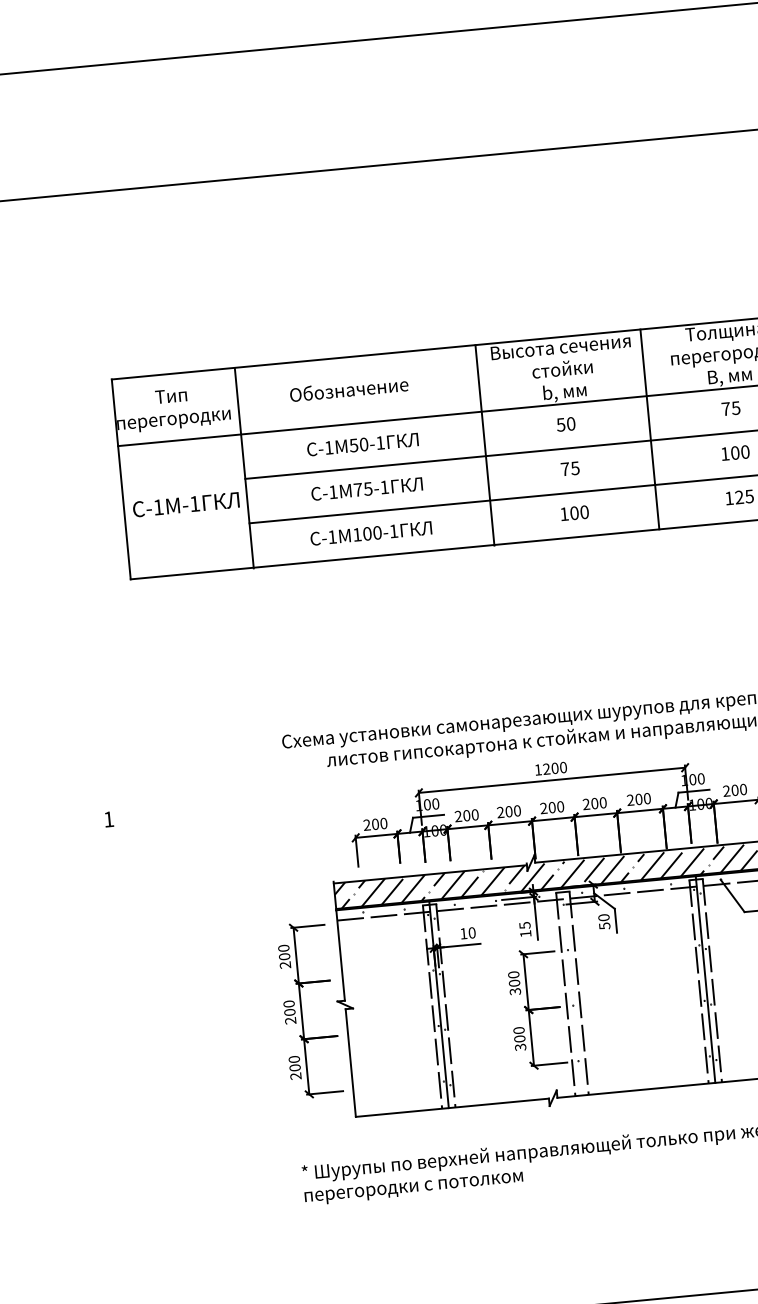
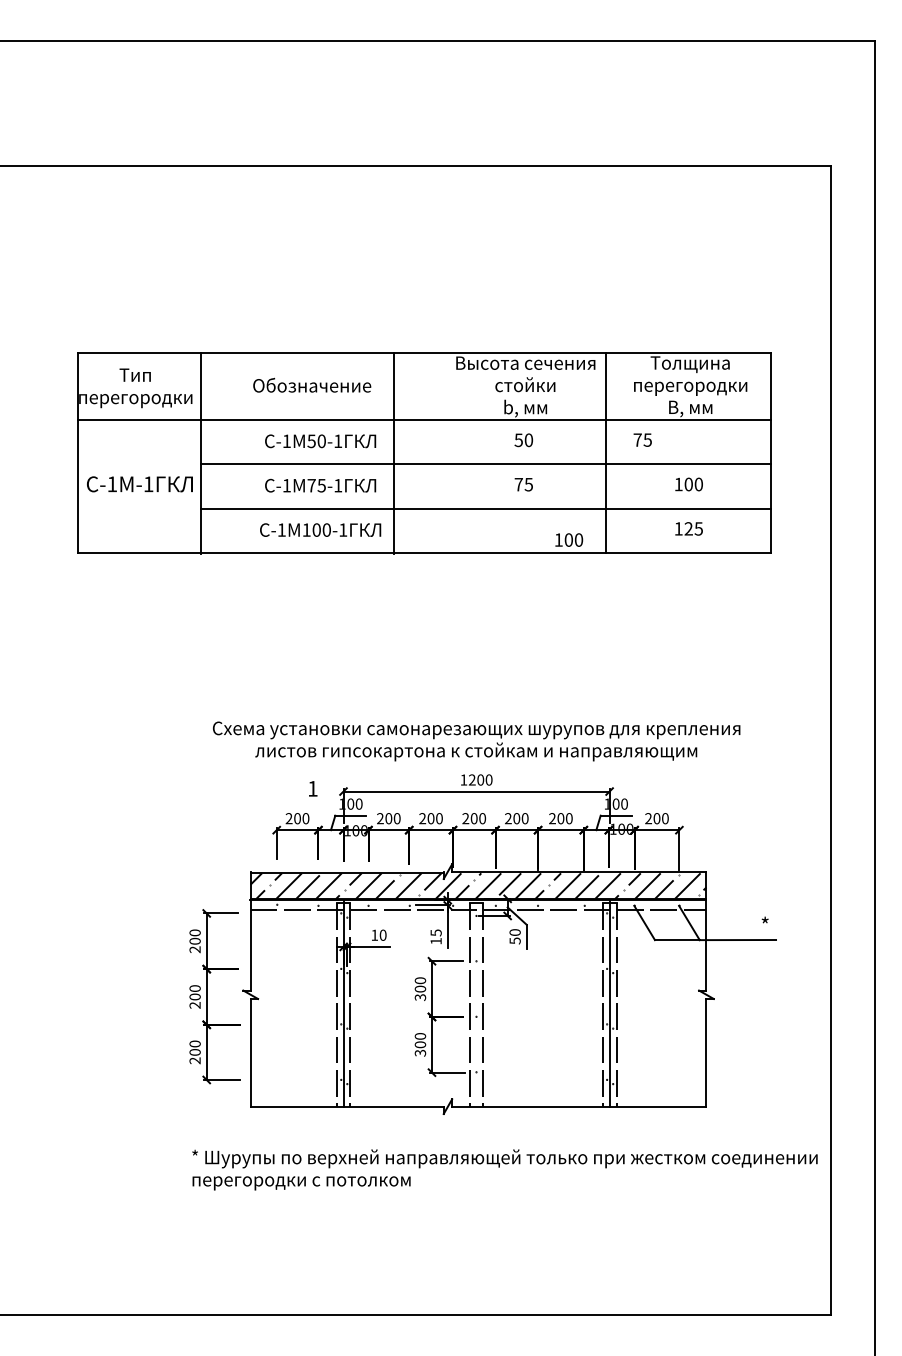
text: (730, 408) -> (642, 439), moved
line: (484, 445) -> (394, 453), moved
text: (575, 512) -> (569, 539), moved
text: (109, 819) -> (313, 788), moved

